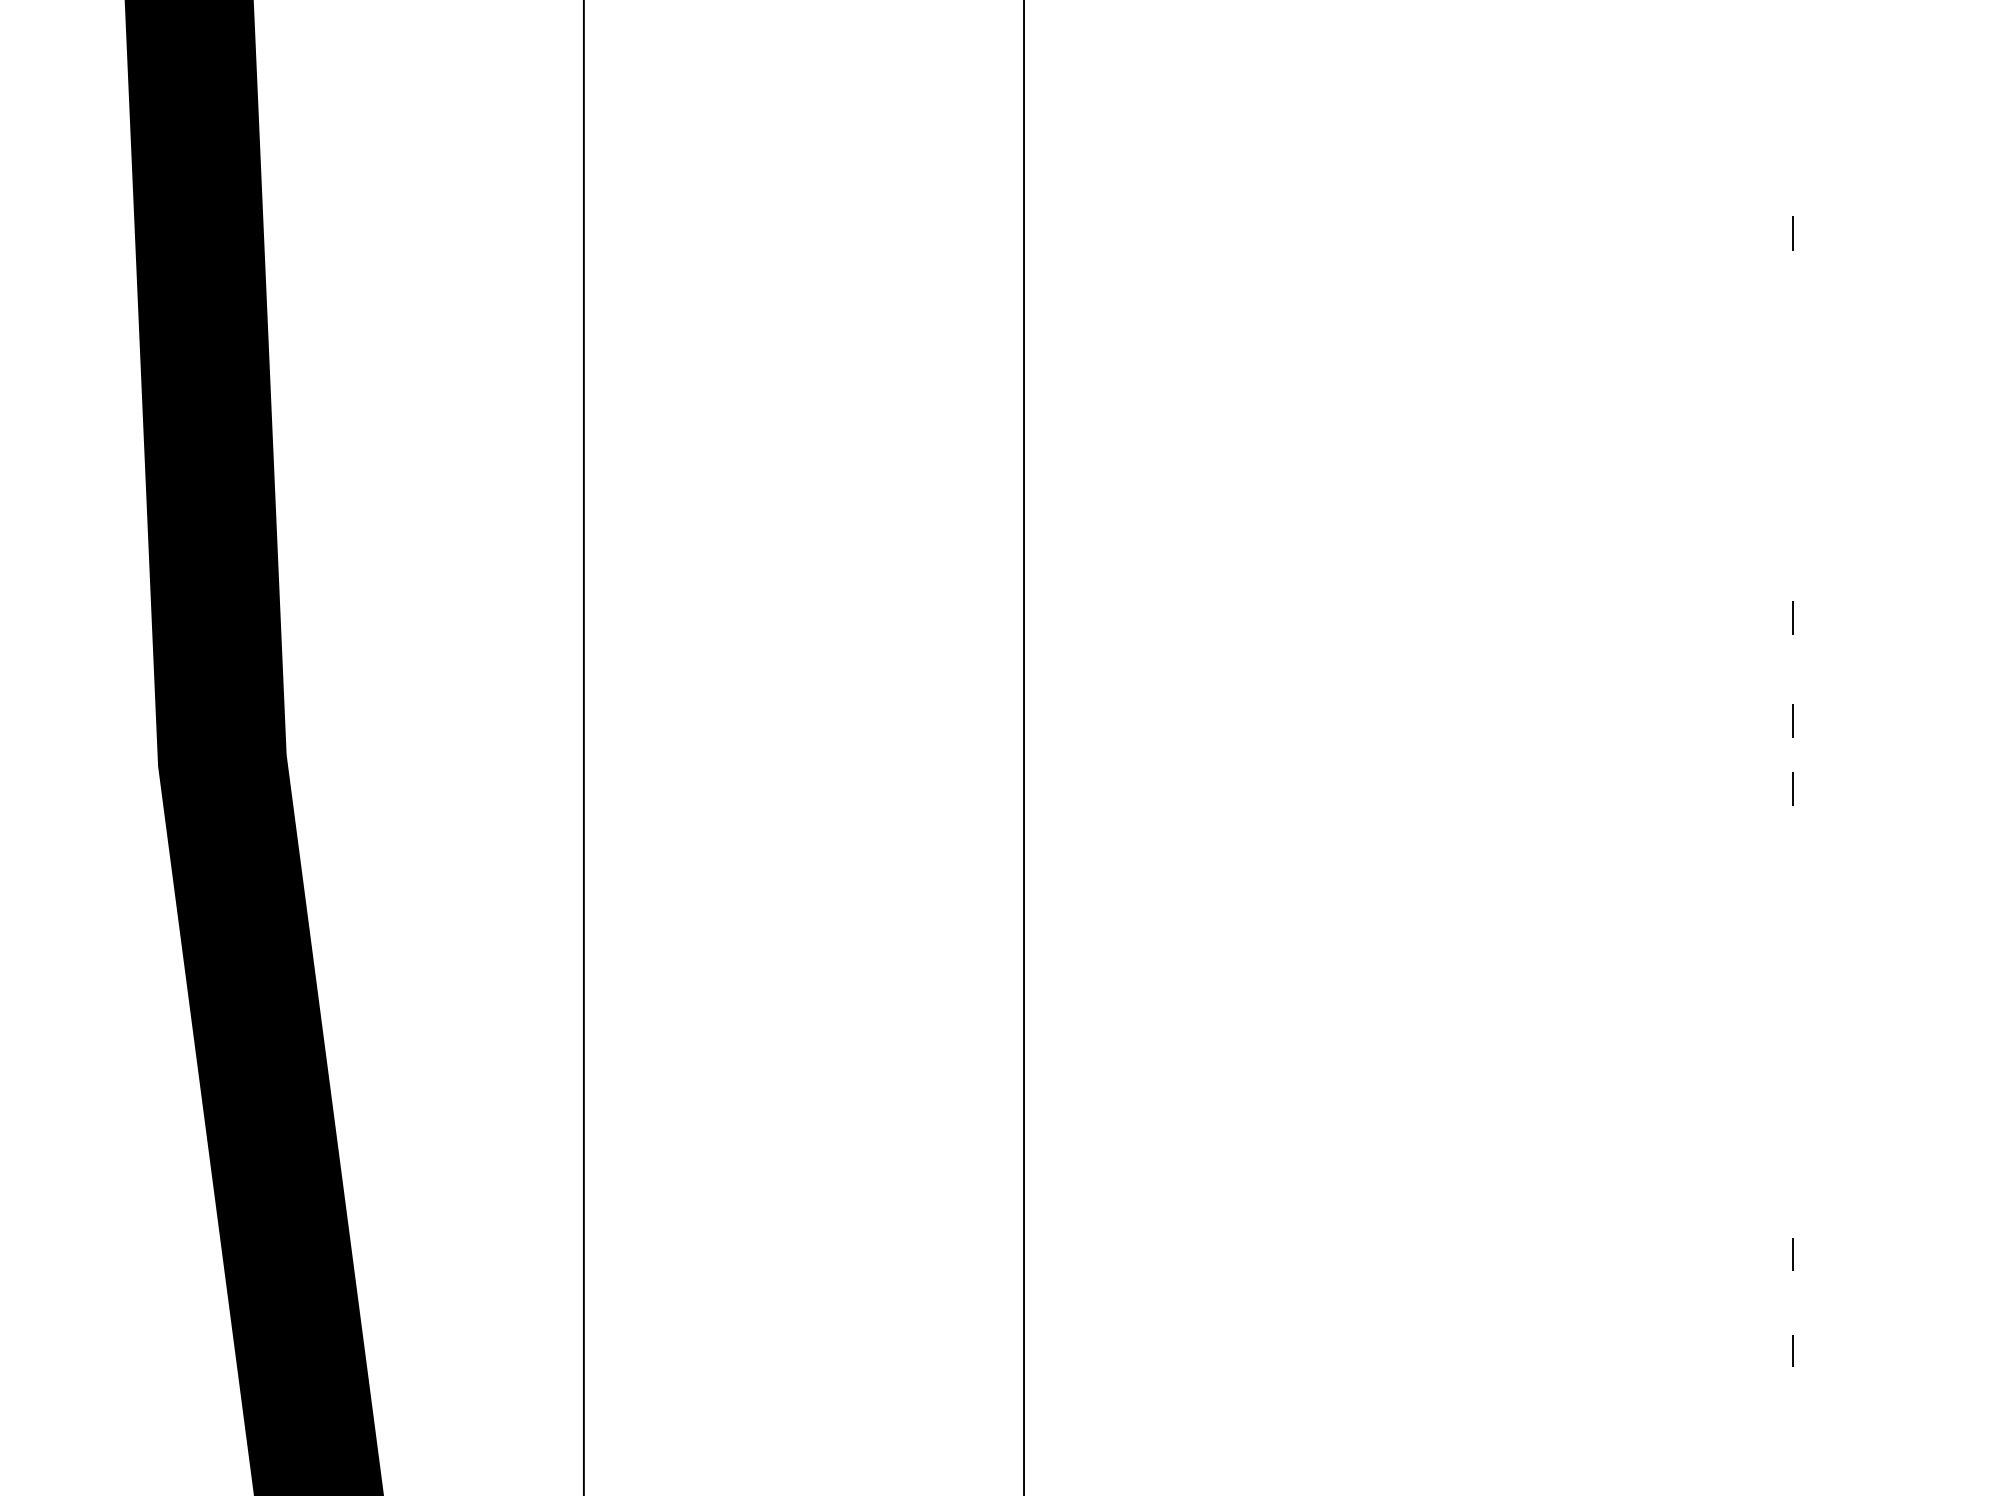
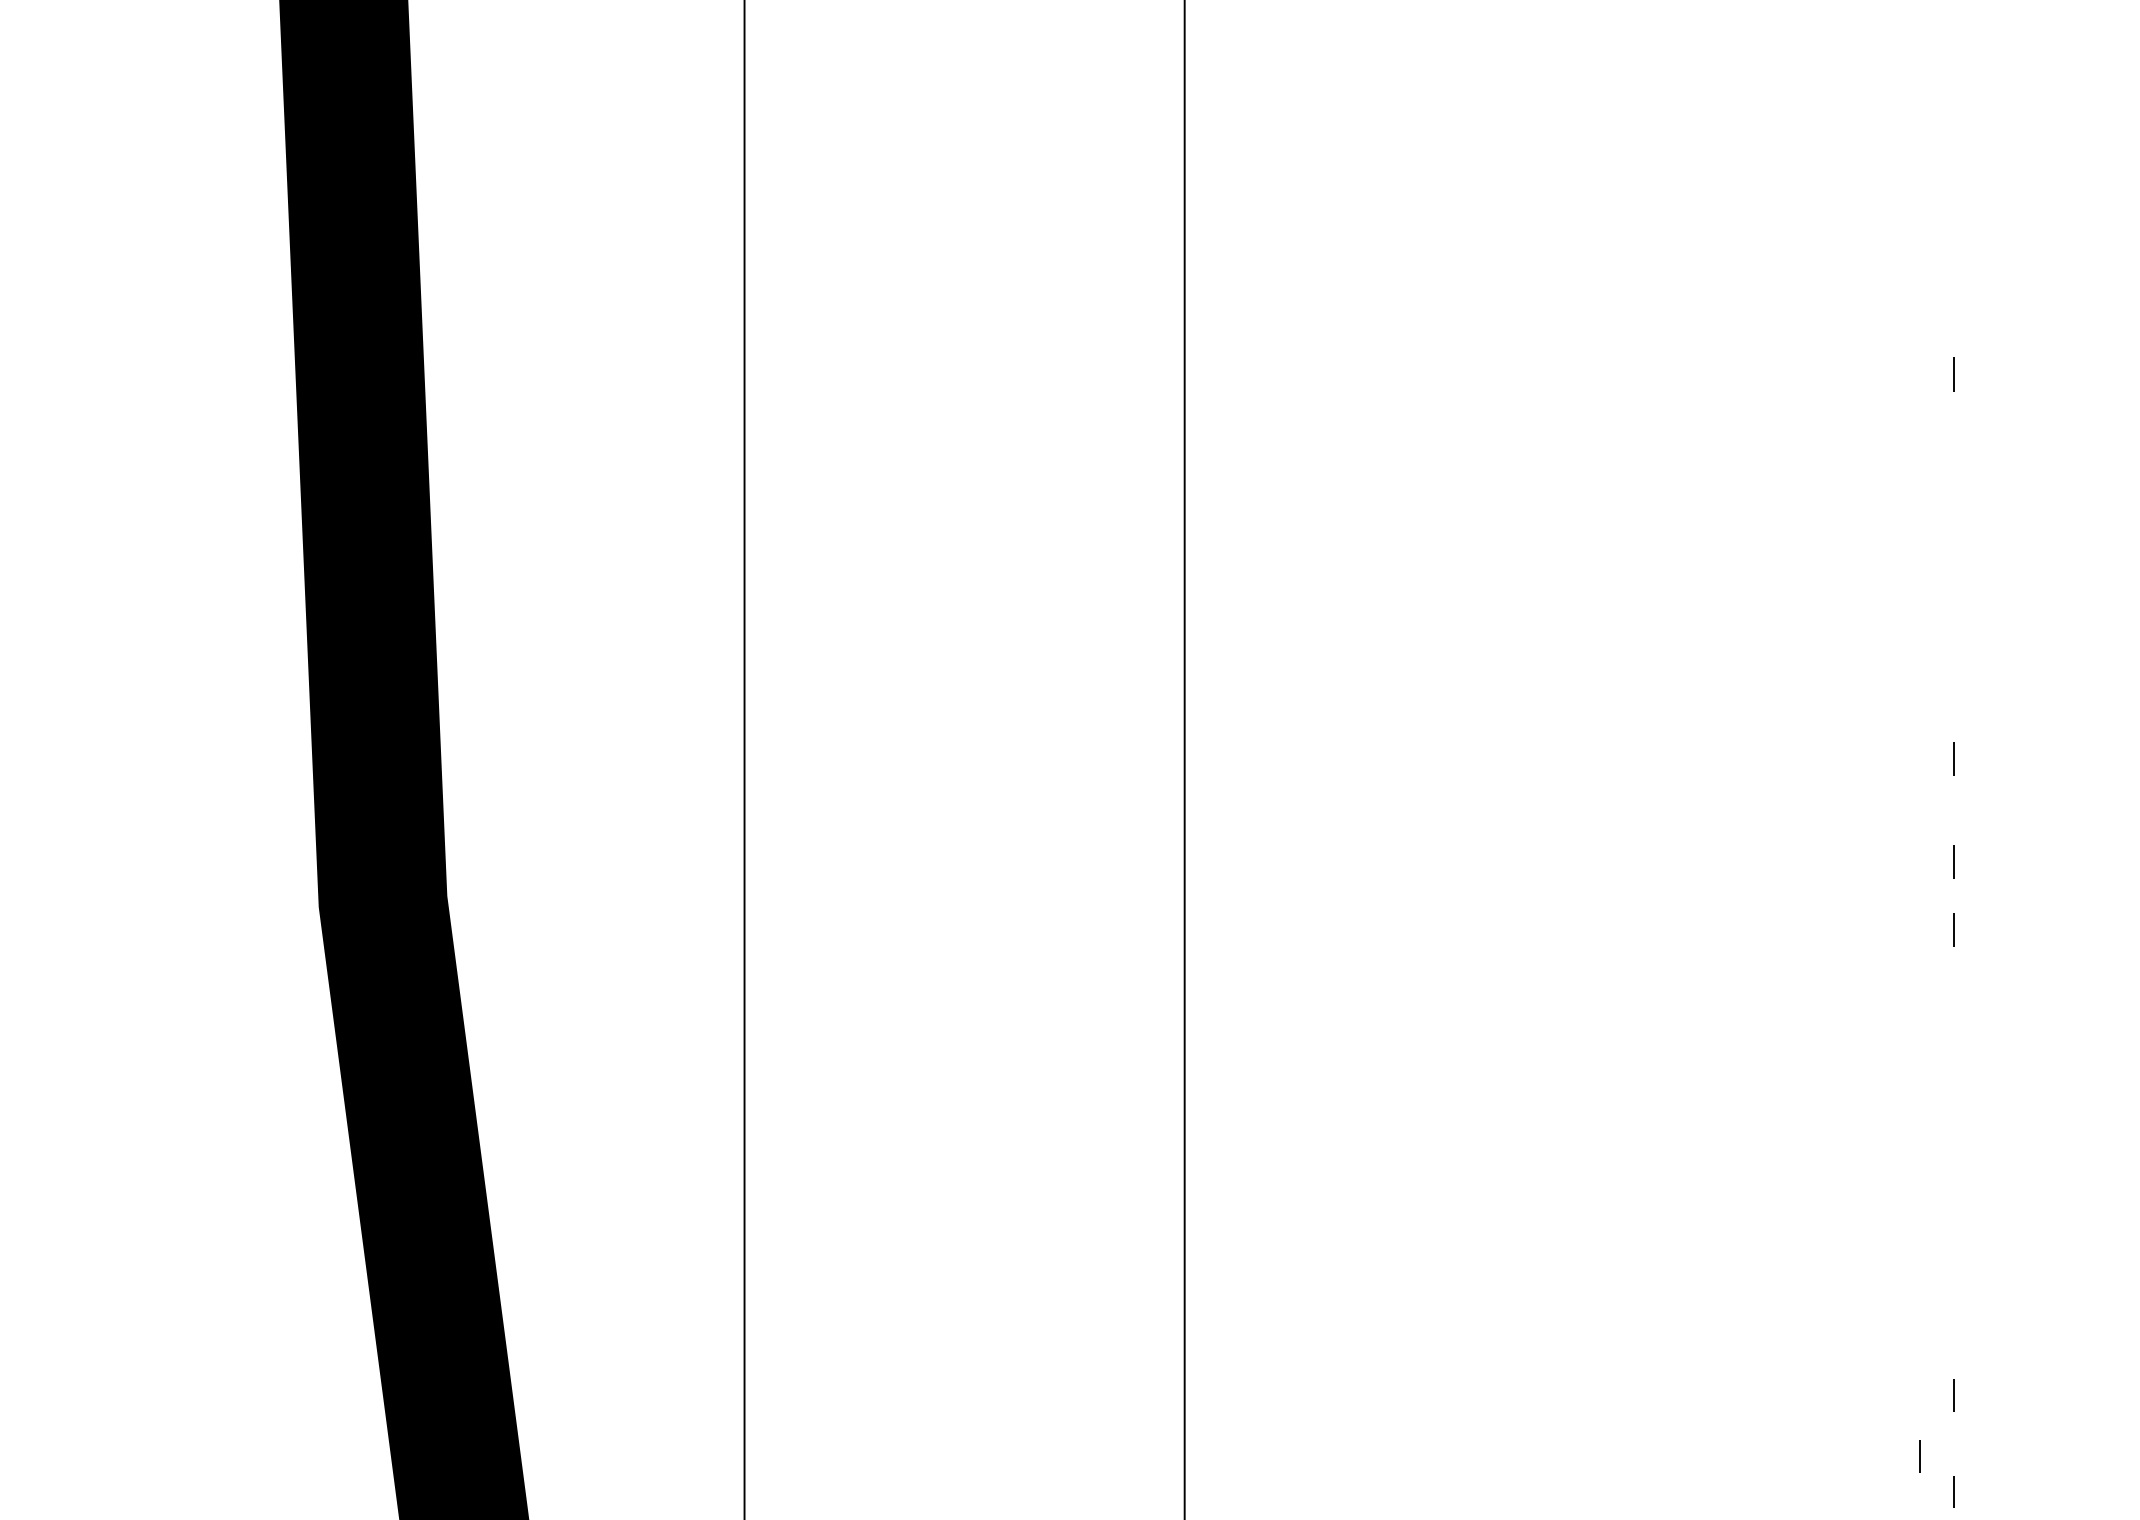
line: (1758, 1315) -> (1919, 1456), added

